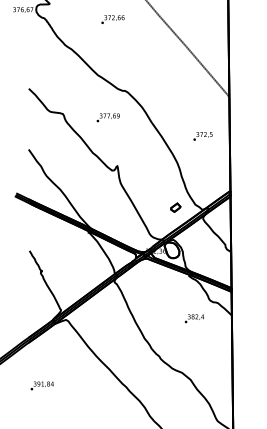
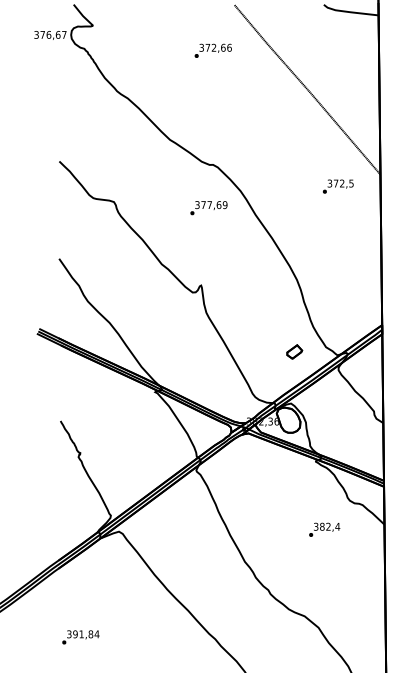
text: (112, 19) -> (212, 50), moved
text: (107, 117) -> (207, 207), moved
text: (202, 136) -> (337, 186), moved

